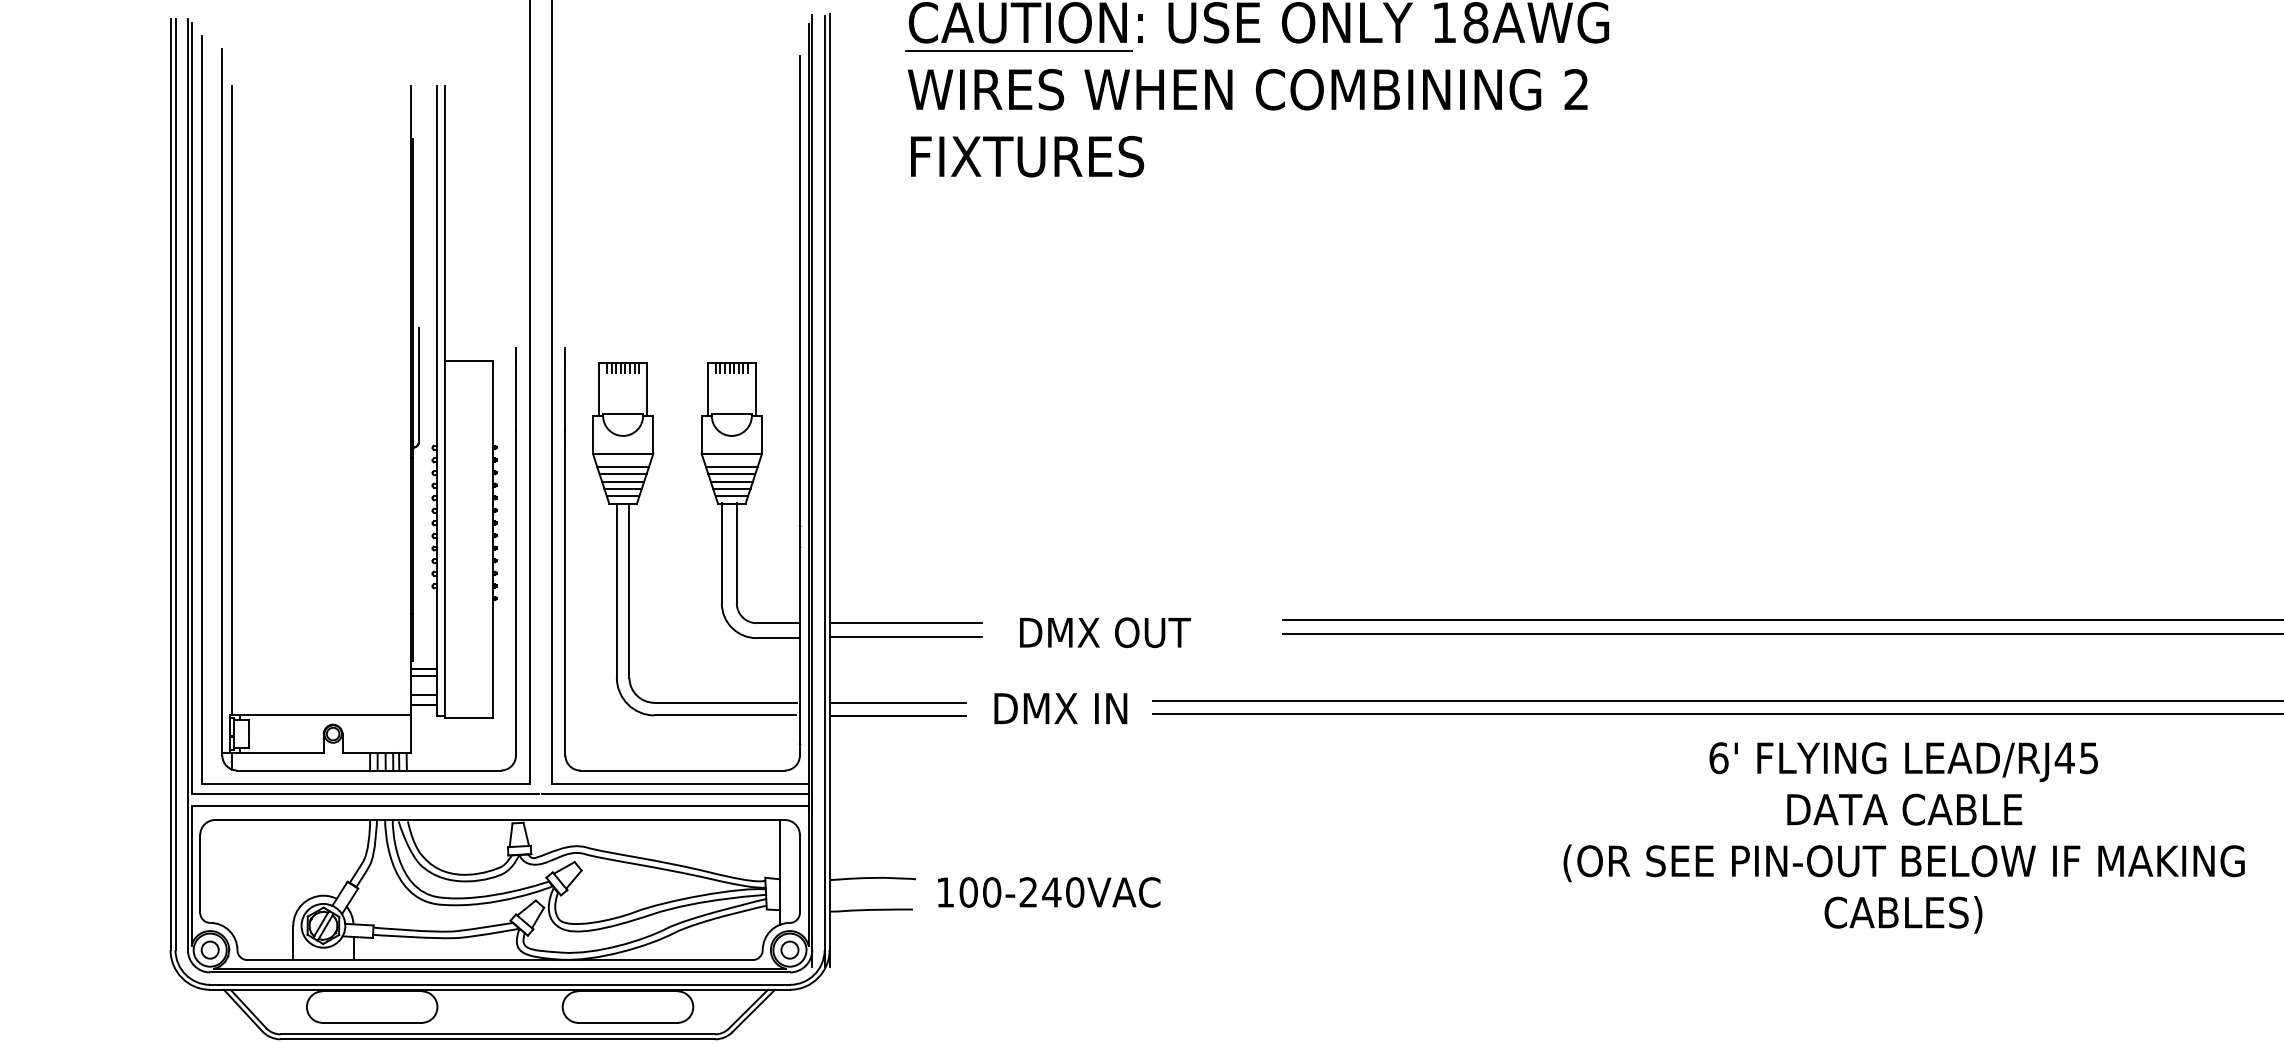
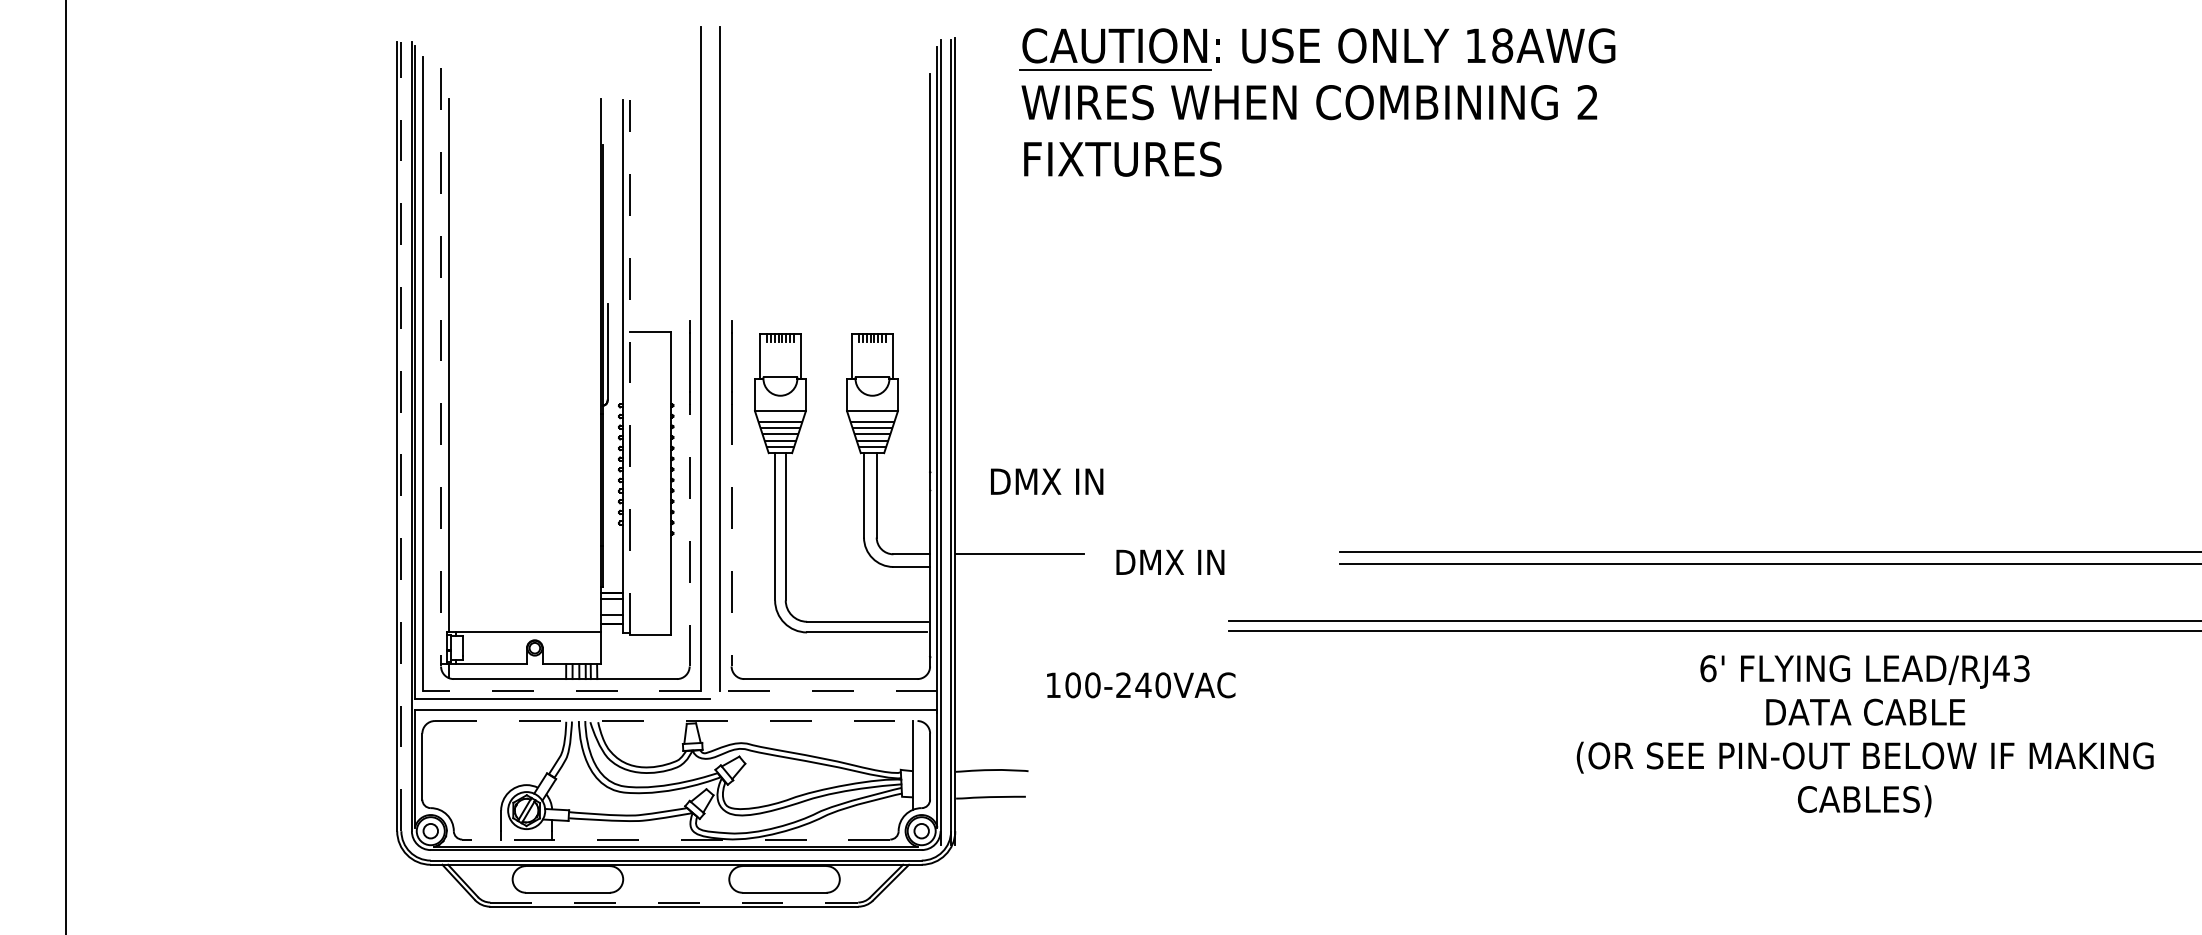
line: (444, 401) -> (629, 366), solid -> dashed
line: (222, 402) -> (441, 367), solid -> dashed
line: (175, 484) -> (401, 436), solid -> dashed
line: (515, 599) -> (689, 534), solid -> dashed
line: (565, 600) -> (731, 535), solid -> dashed
text: (1152, 632) -> (1228, 562), DMX OUT -> DMX IN
line: (905, 636) -> (1019, 565), removed
line: (898, 703) -> (1013, 622), removed
text: (1061, 708) -> (1047, 481), moved
line: (898, 715) -> (1013, 632), removed
text: (2088, 758) -> (2021, 668), LEAD/RJ45 -> LEAD/RJ43
line: (365, 783) -> (562, 690), solid -> dashed
line: (679, 783) -> (828, 690), solid -> dashed
line: (675, 794) -> (824, 699), removed
line: (500, 820) -> (676, 721), solid -> dashed
text: (1049, 892) -> (1141, 685), moved
line: (499, 959) -> (675, 839), solid -> dashed
line: (498, 1034) -> (674, 902), solid -> dashed

